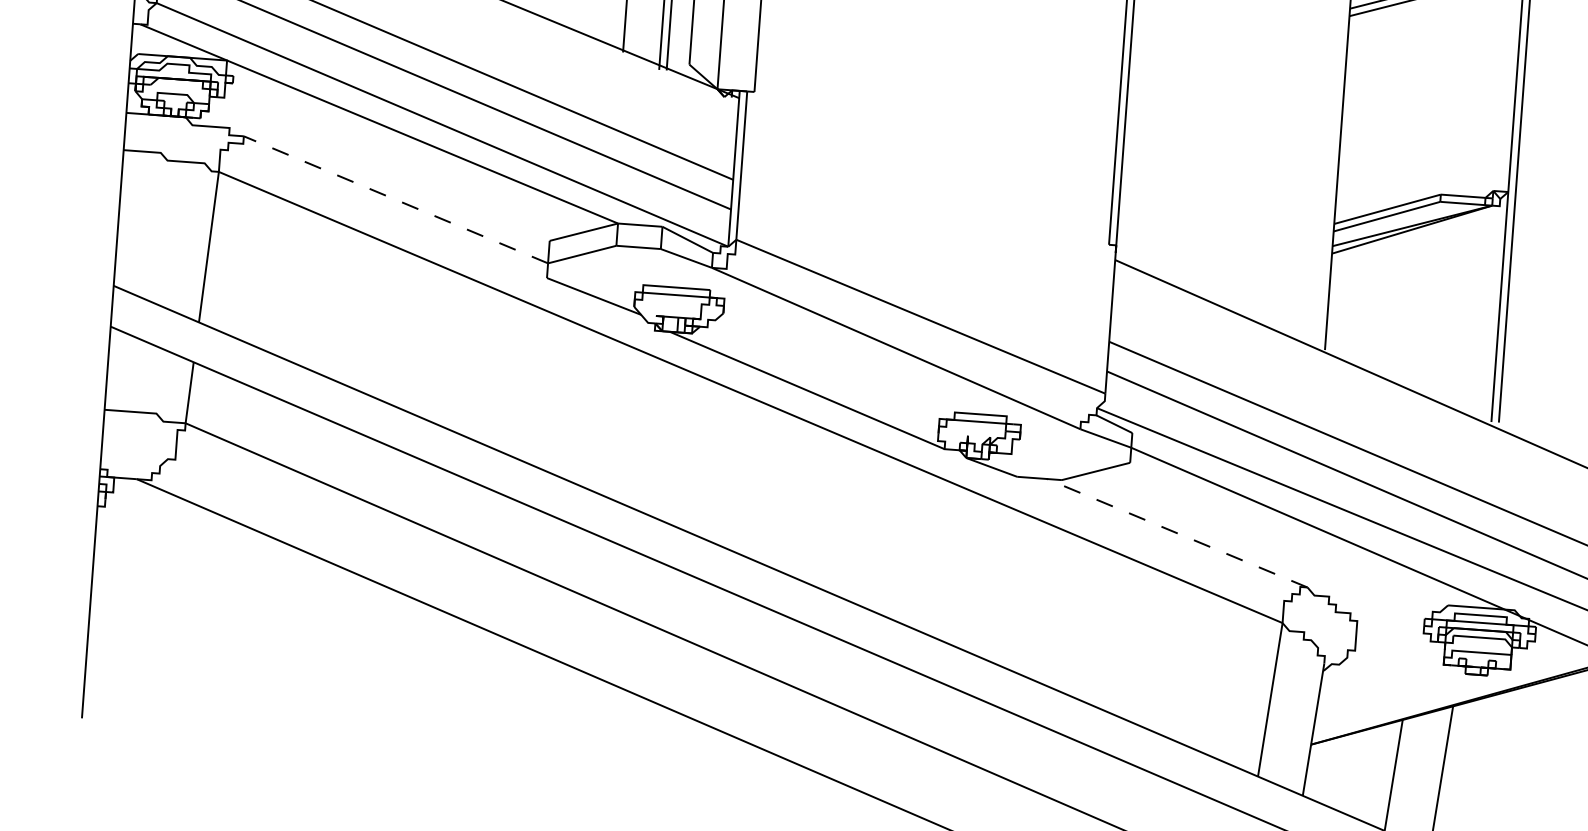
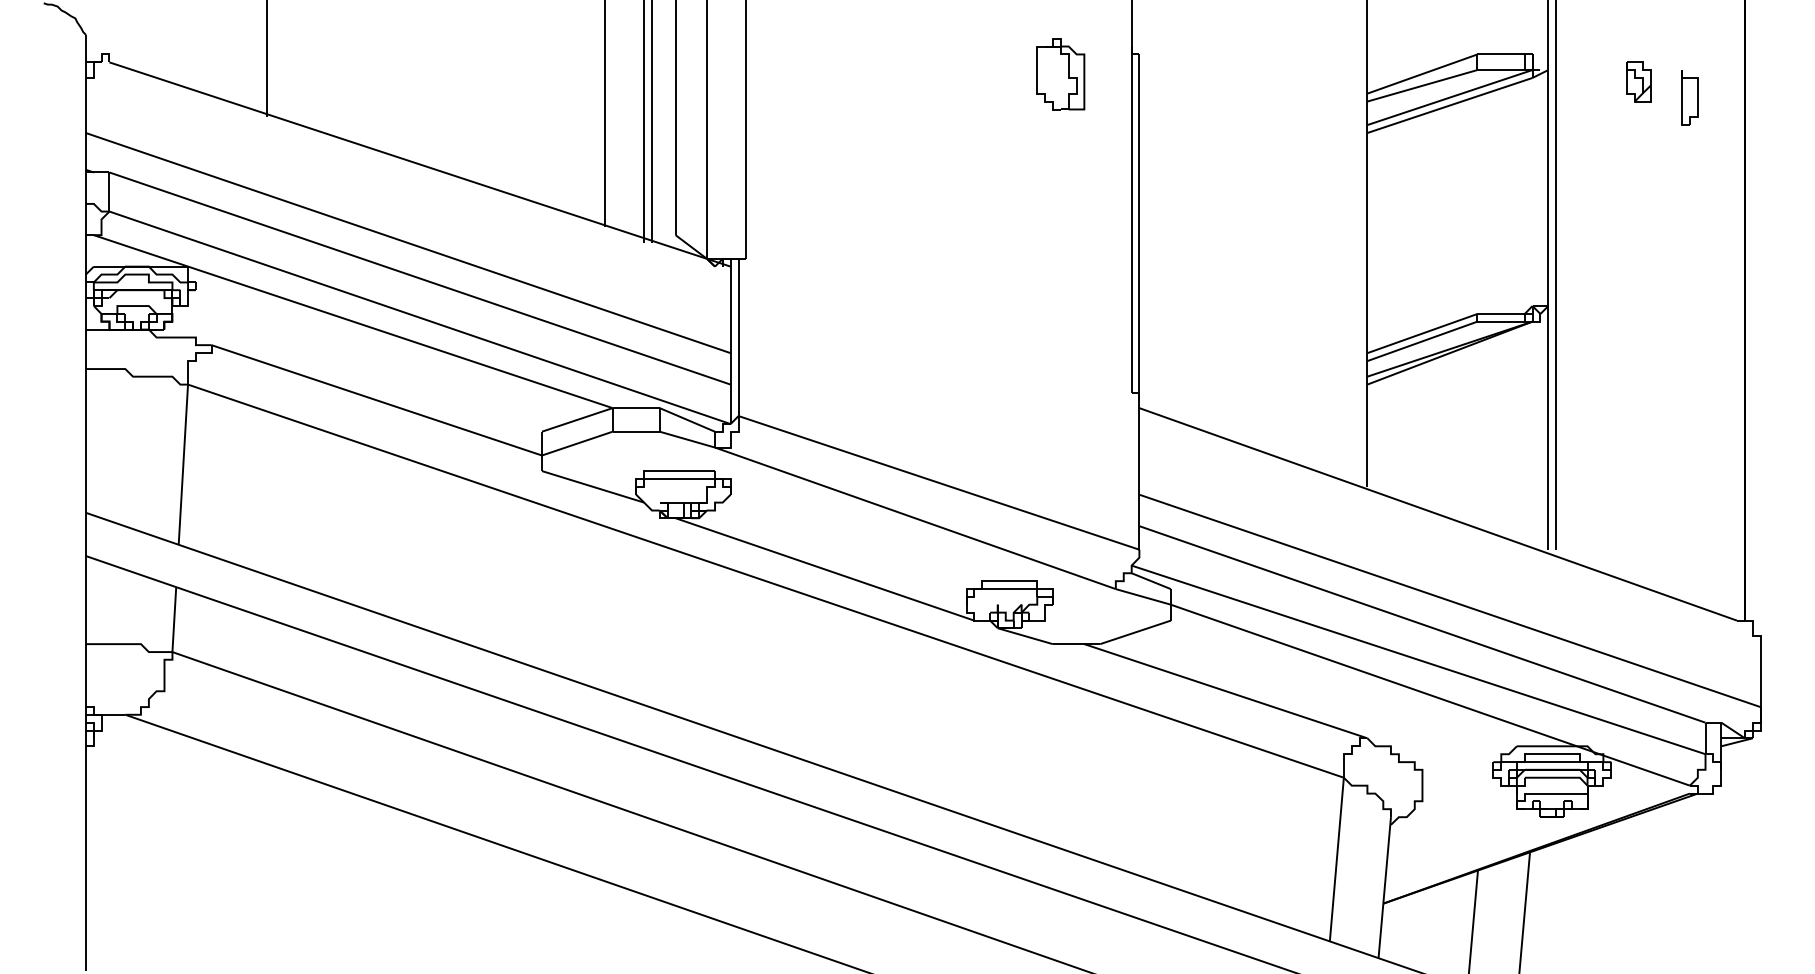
line: (395, 199) -> (376, 400), dashed -> solid
line: (1176, 533) -> (1225, 691), dashed -> solid

